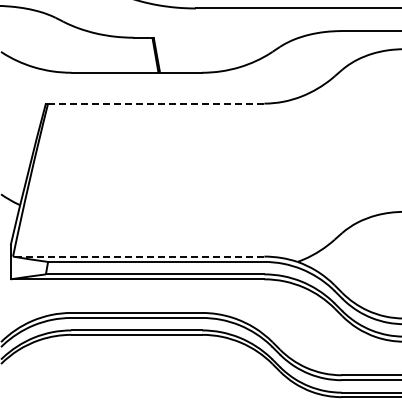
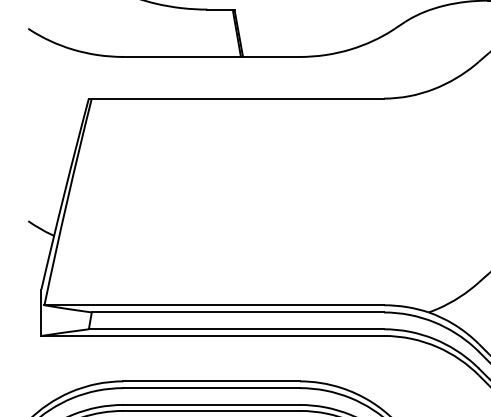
line: (155, 103) -> (236, 98), dashed -> solid
line: (138, 256) -> (213, 305), dashed -> solid

